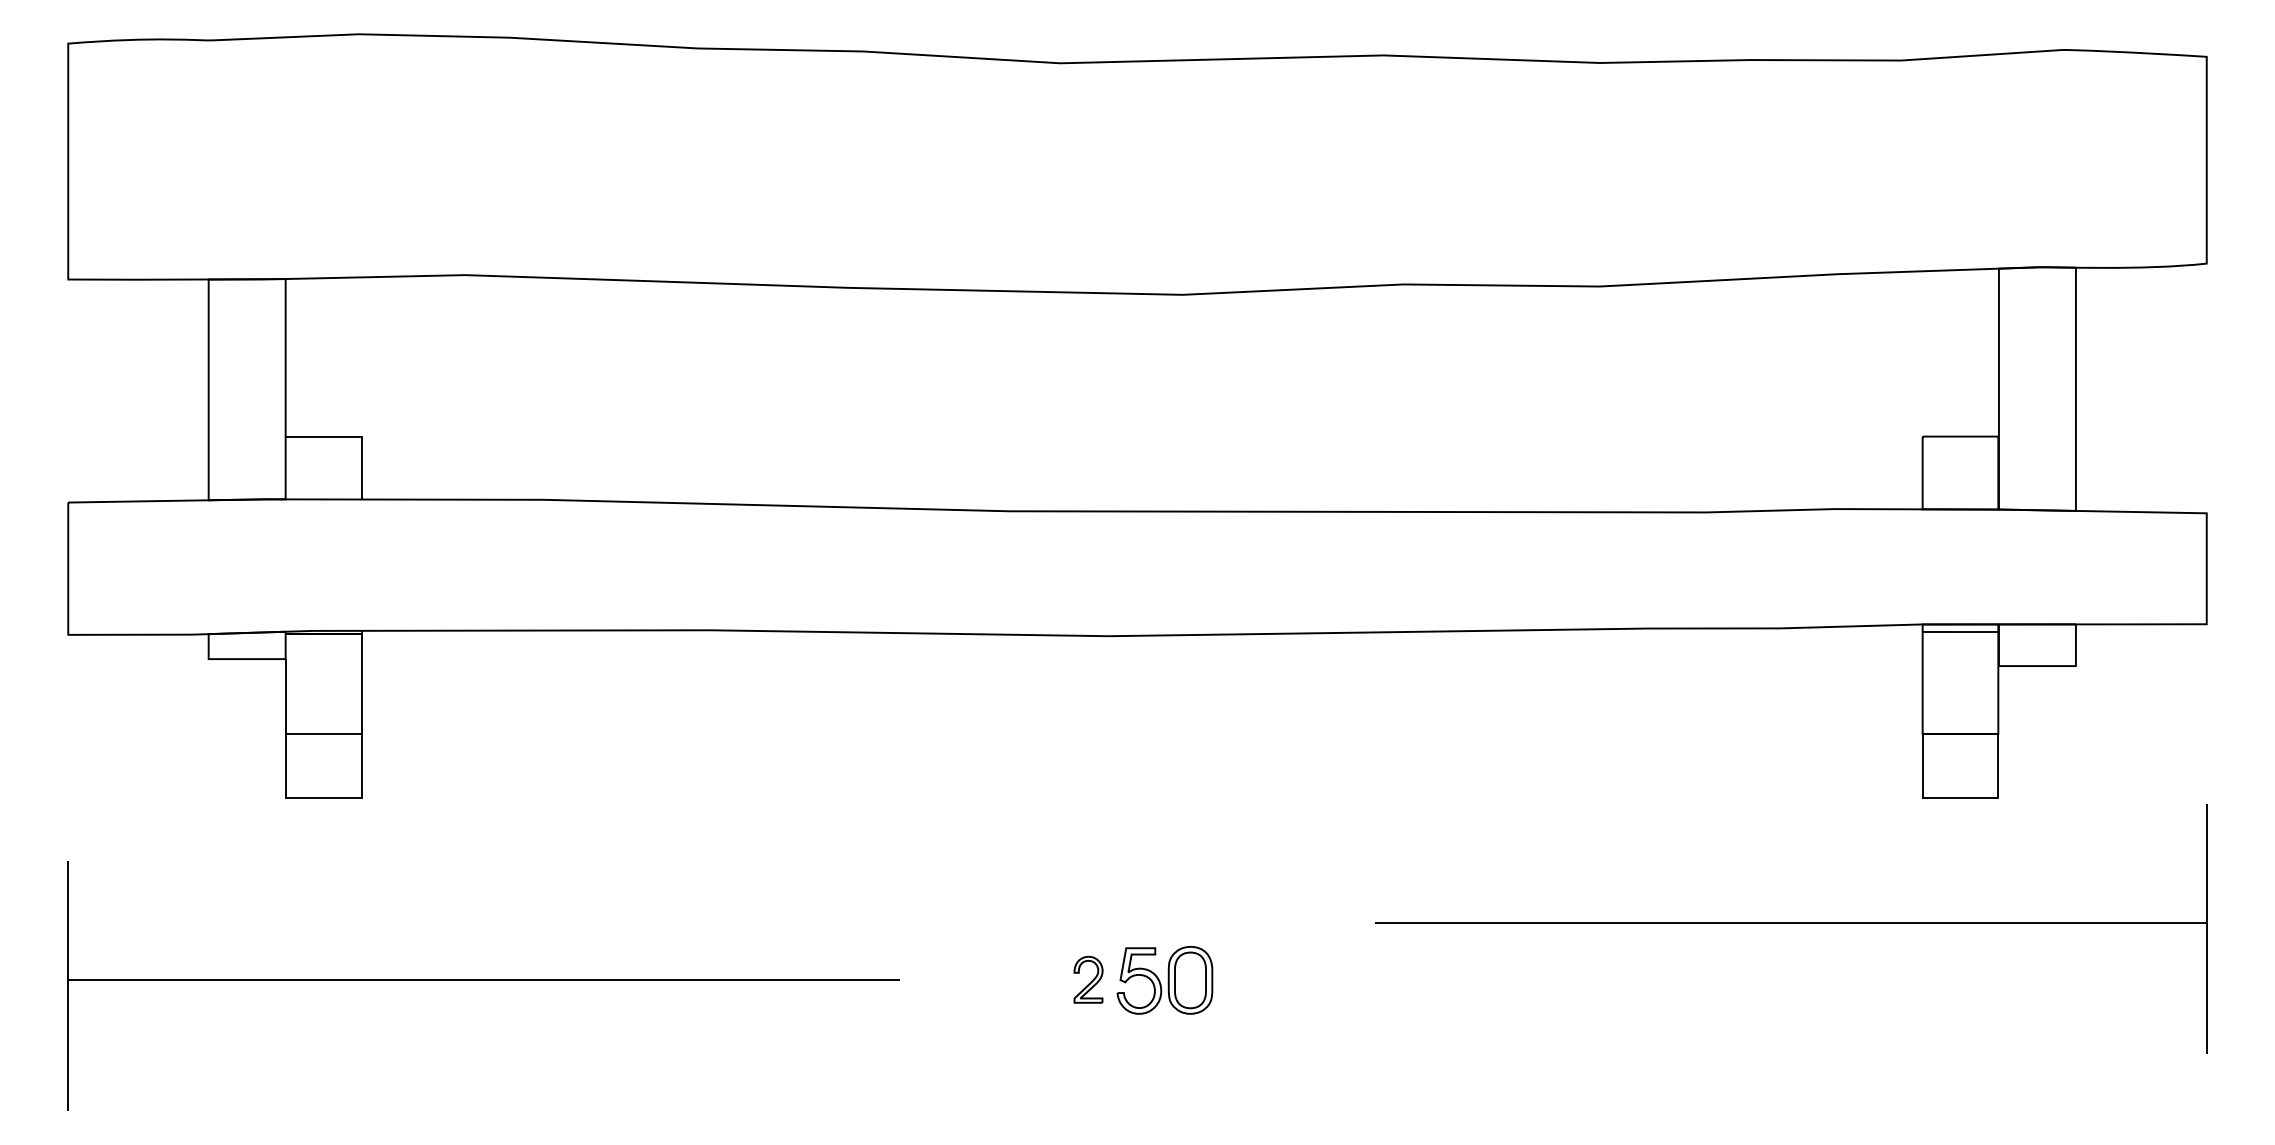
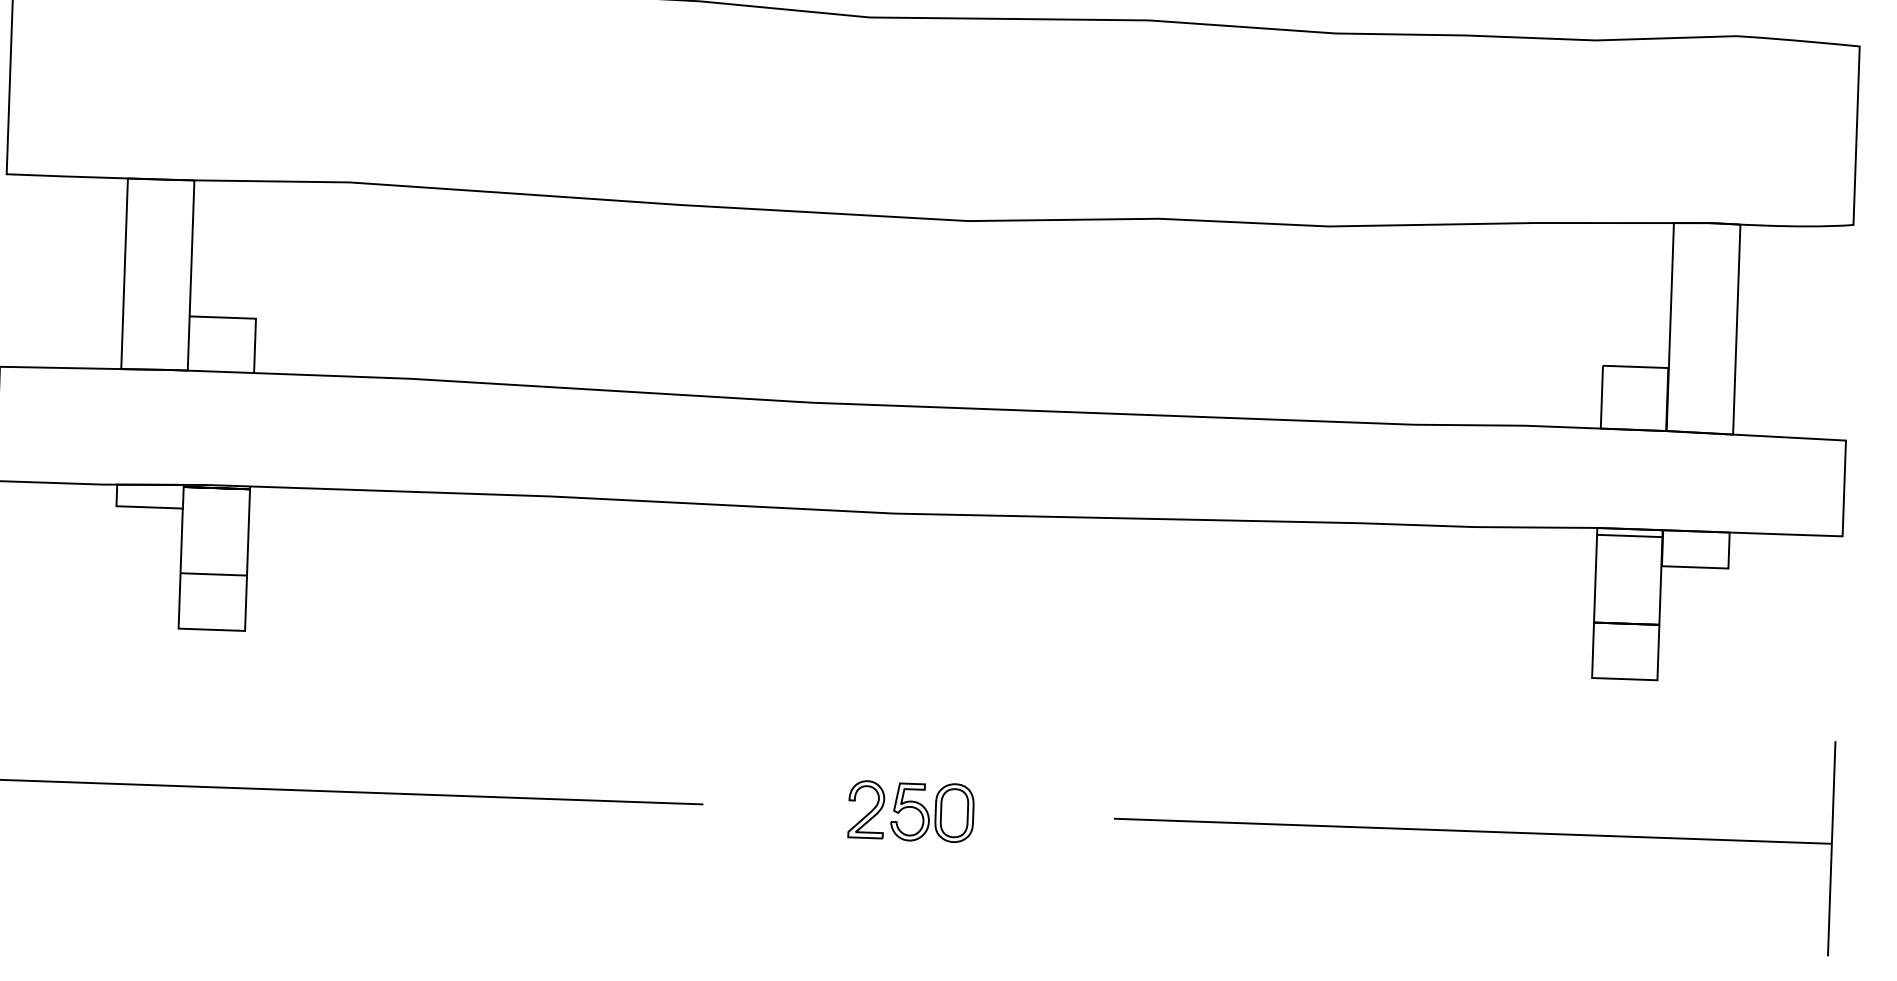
part: (1791, 928) -> (1473, 835), moved
part: (1088, 979) -> (866, 809), size x1.43

